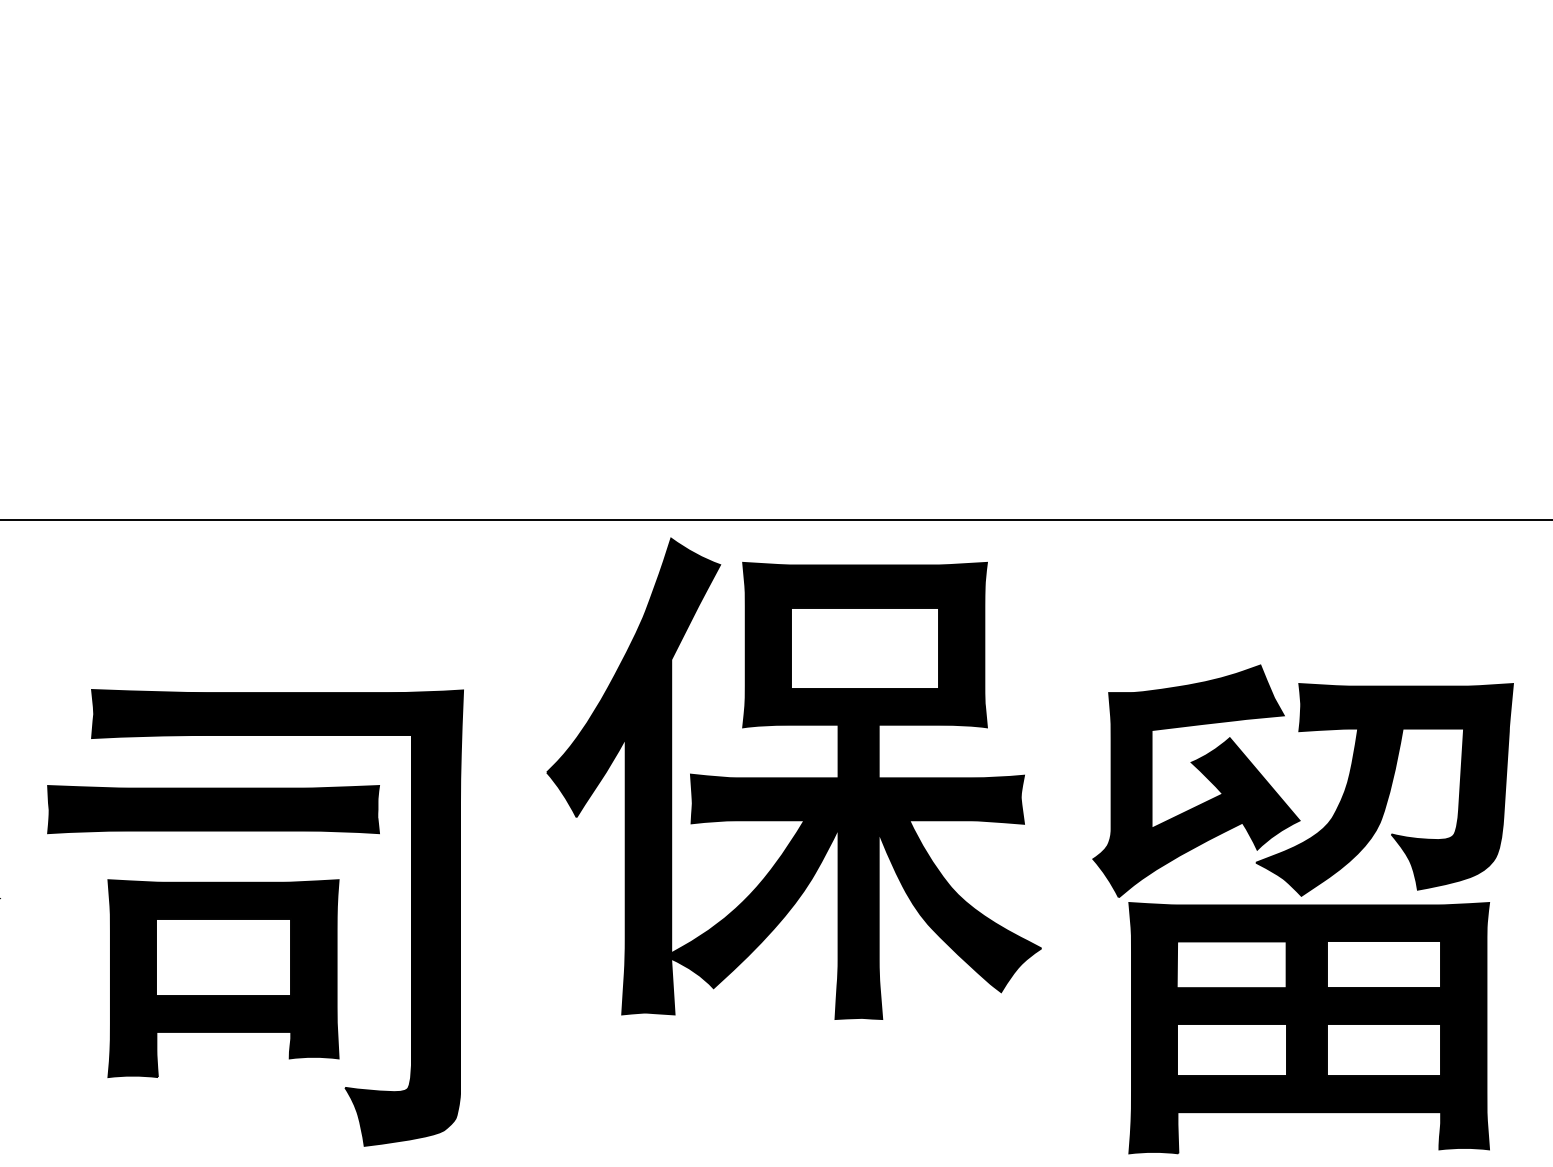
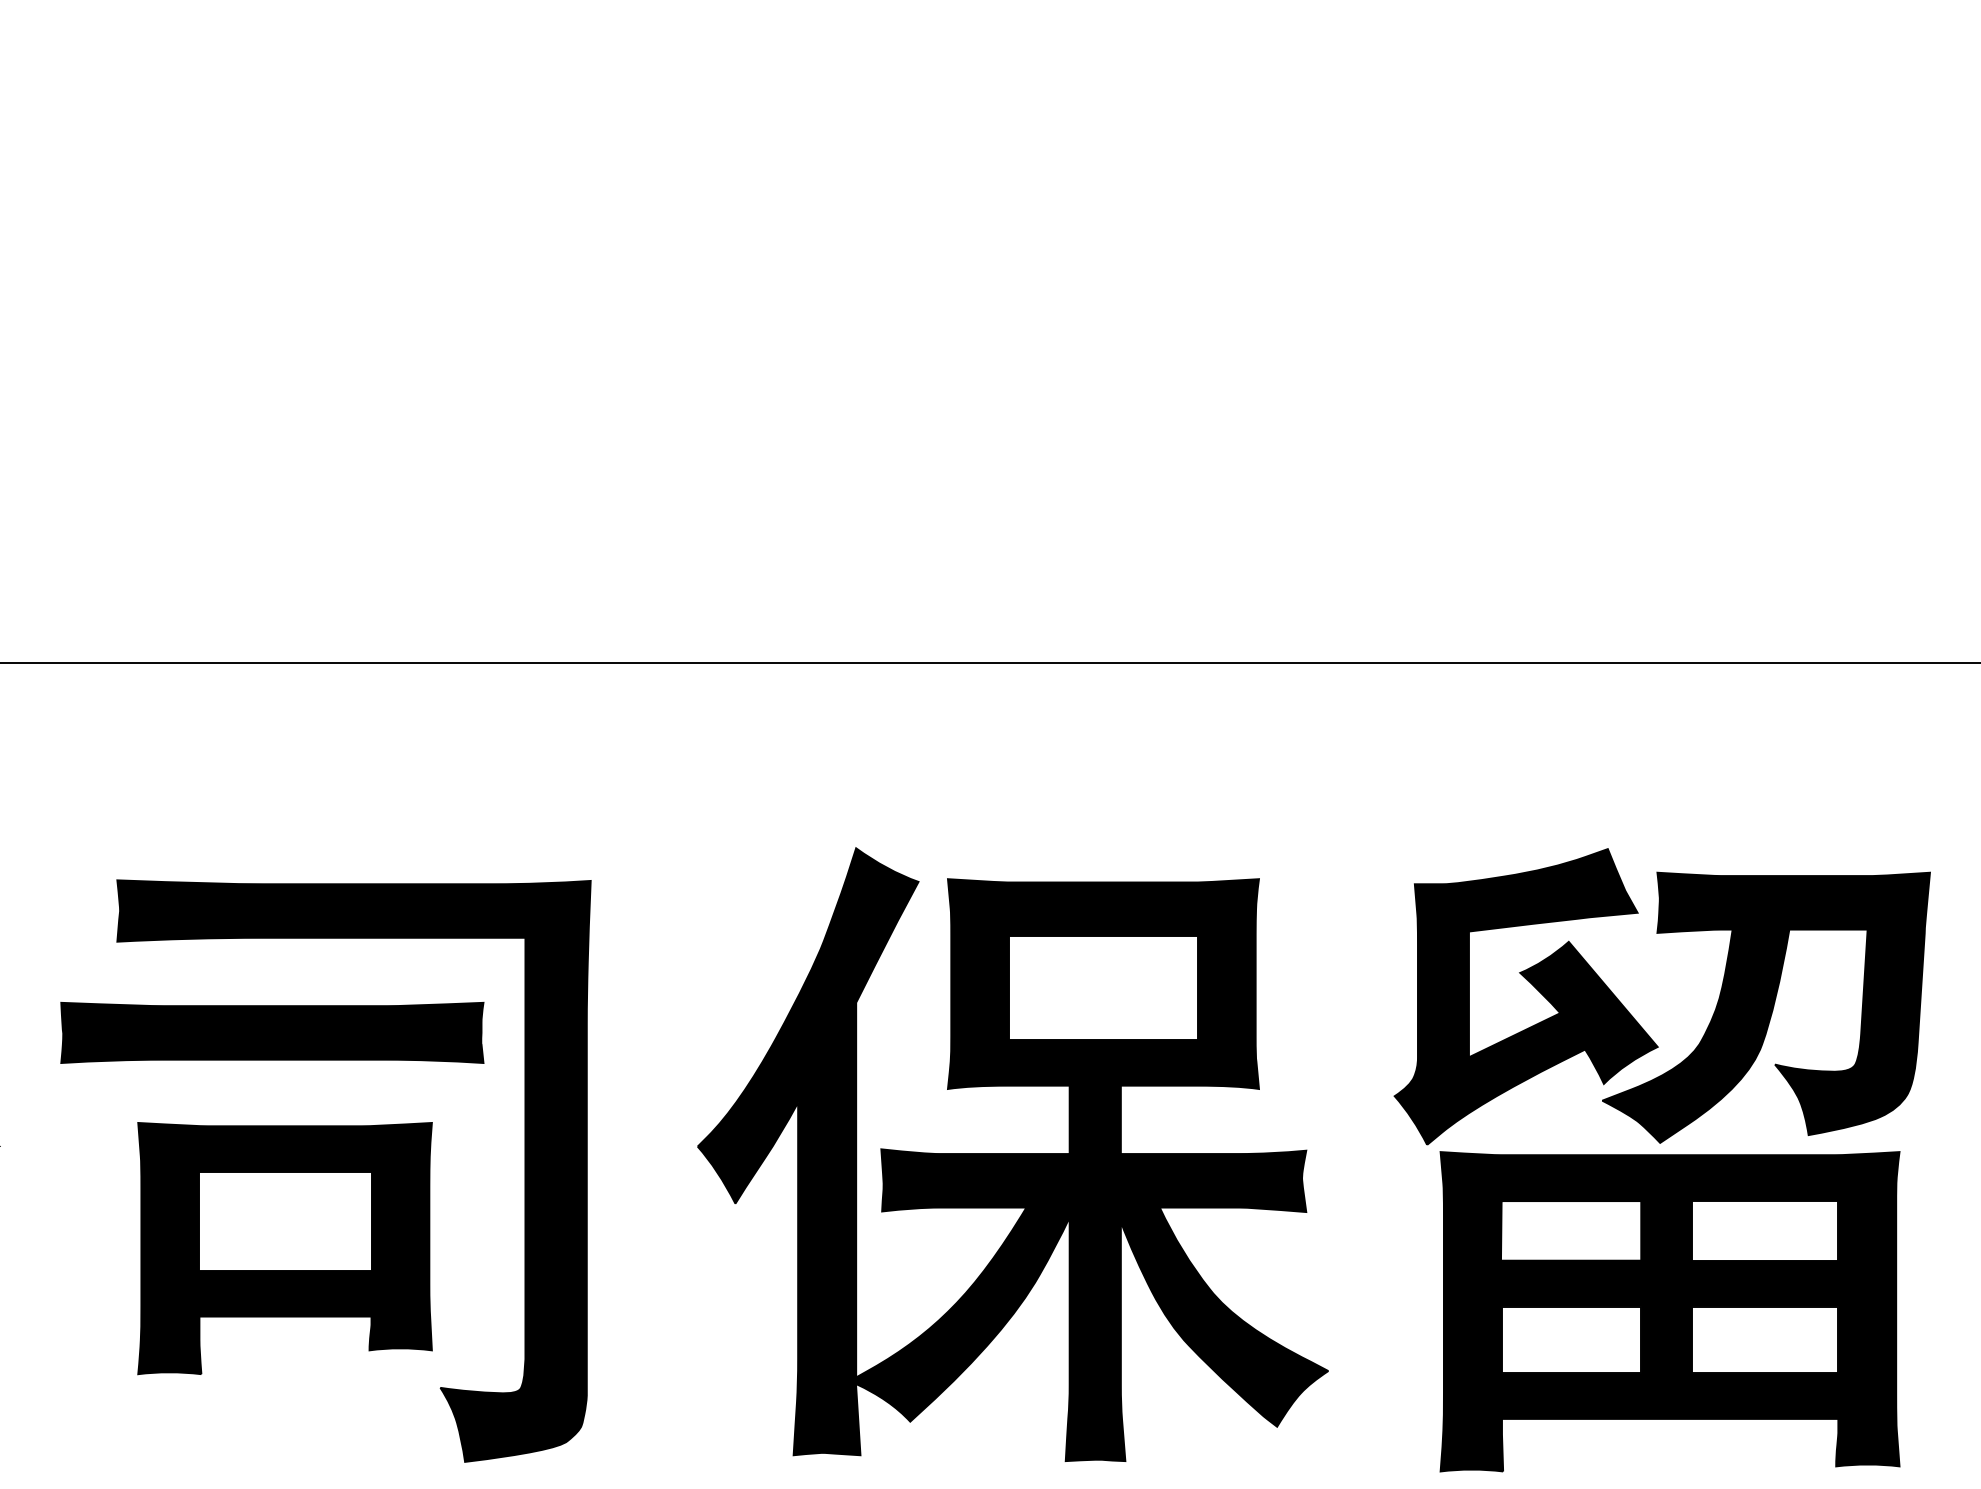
part: (793, 778) -> (1012, 1154), moved

